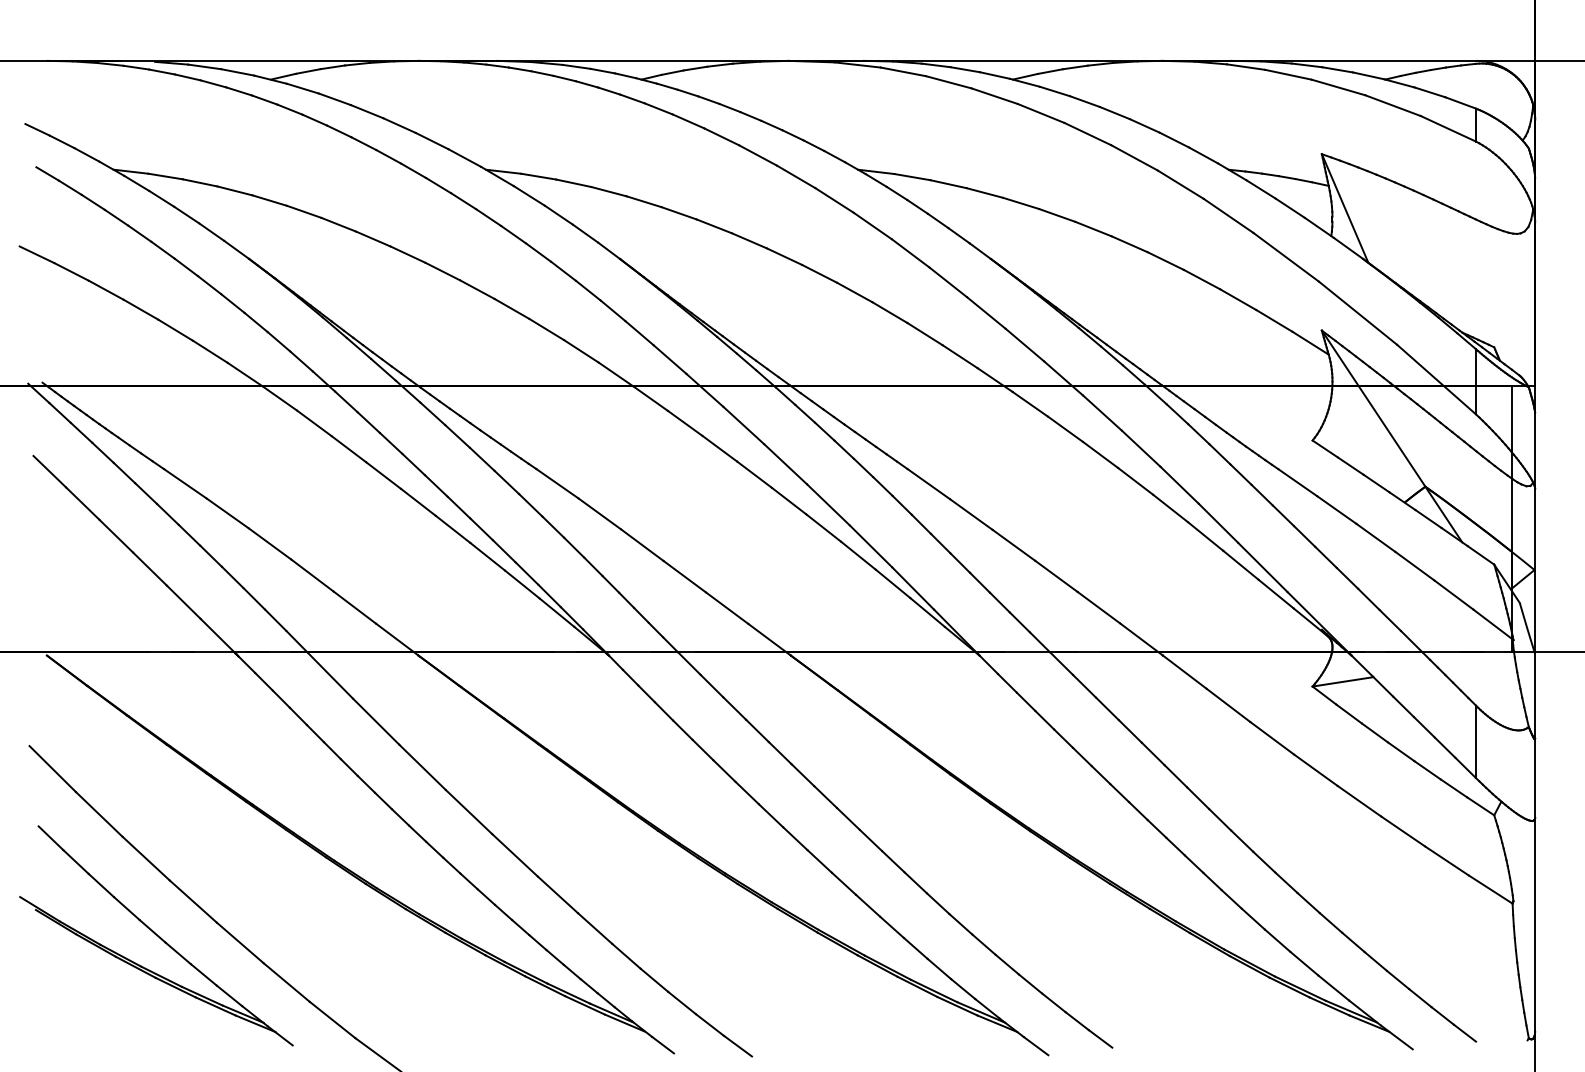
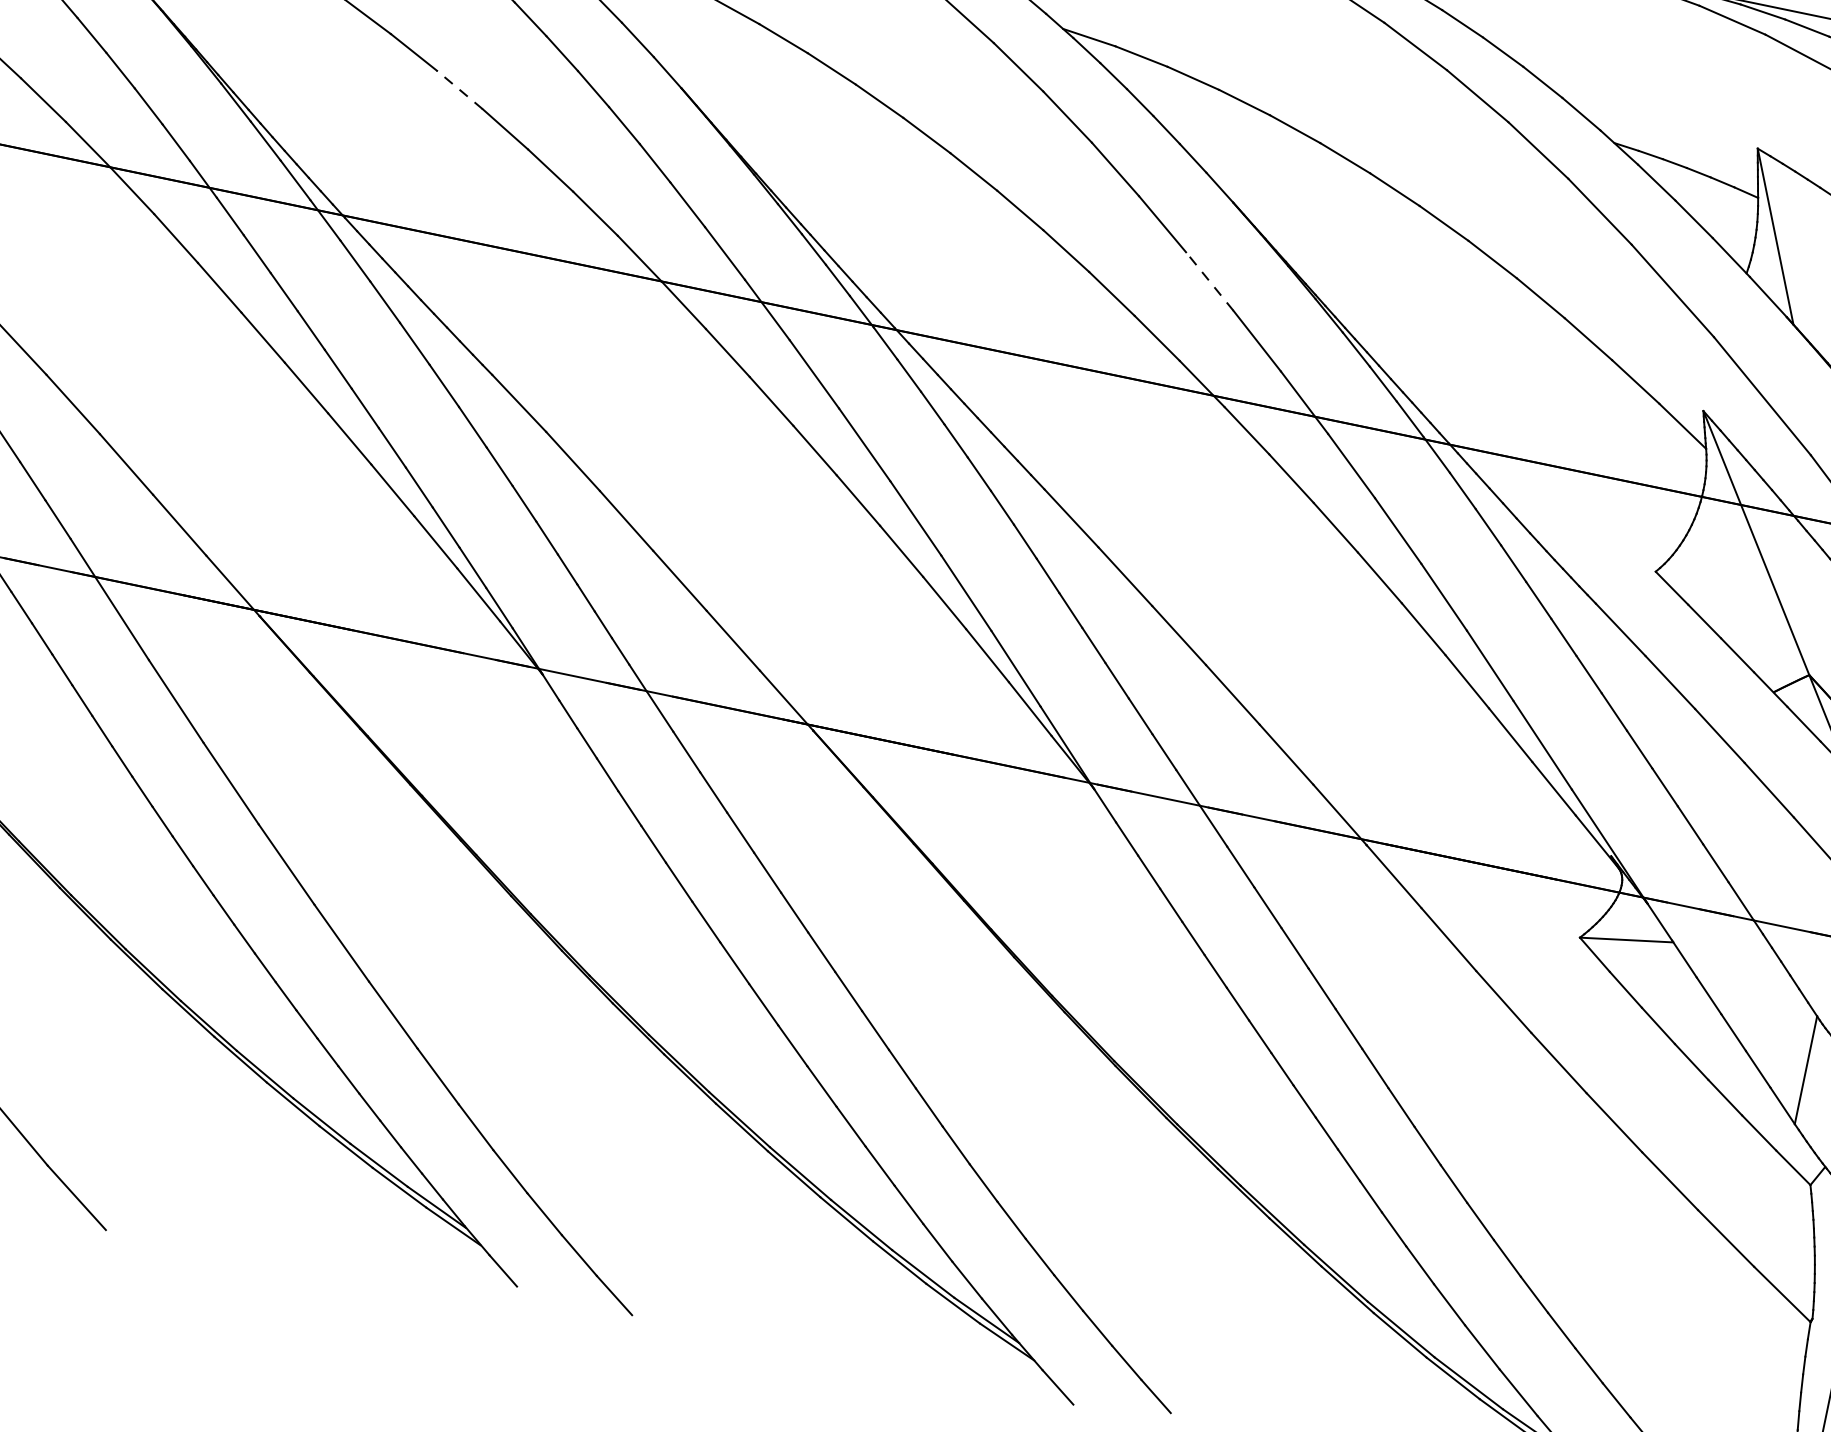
line: (477, 289) -> (460, 89), solid -> dashed
line: (986, 313) -> (1209, 282), solid -> dashed

